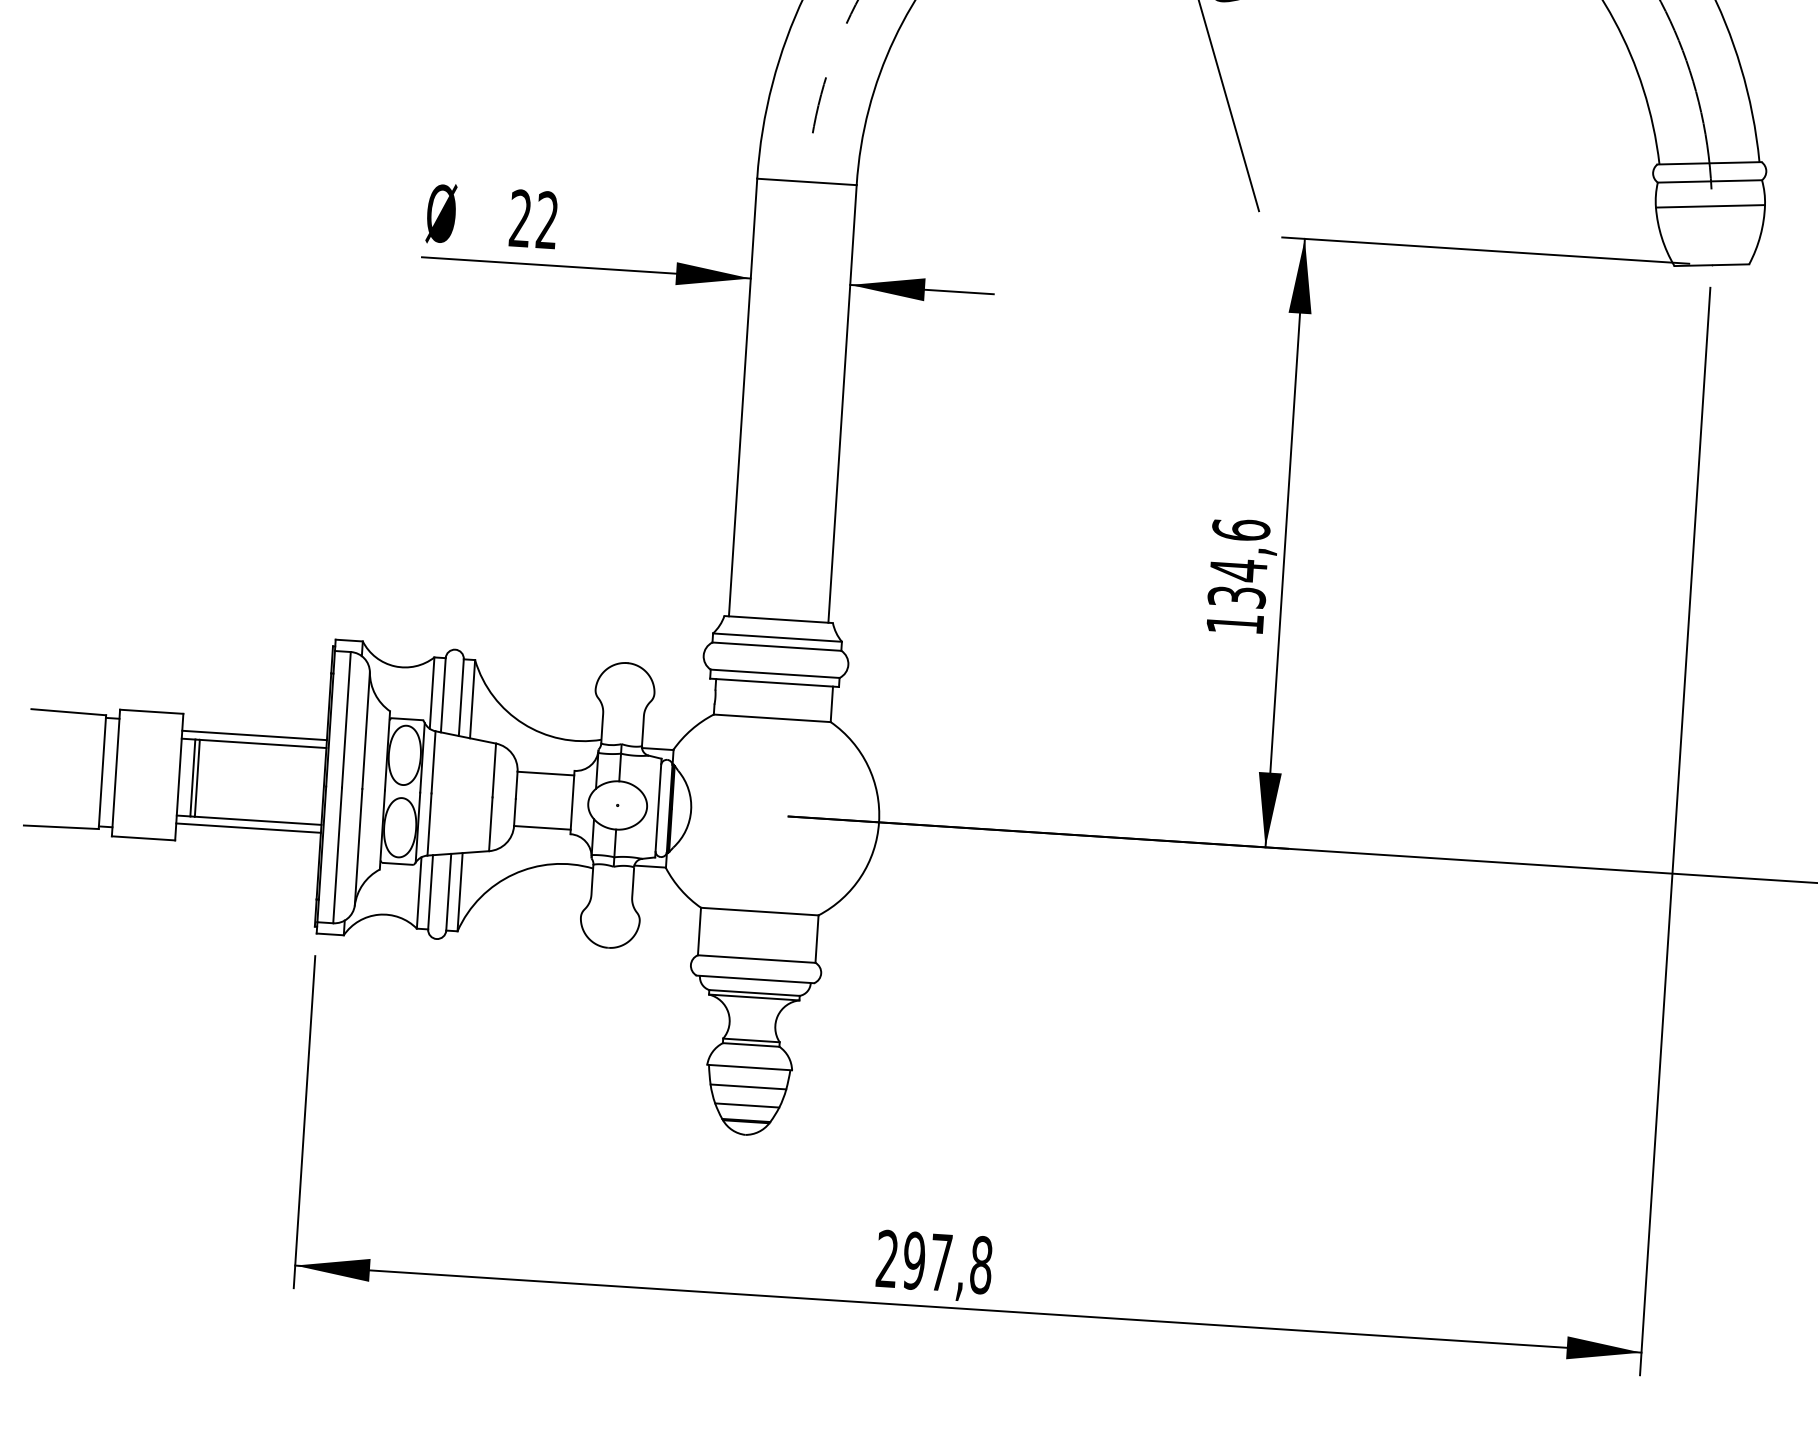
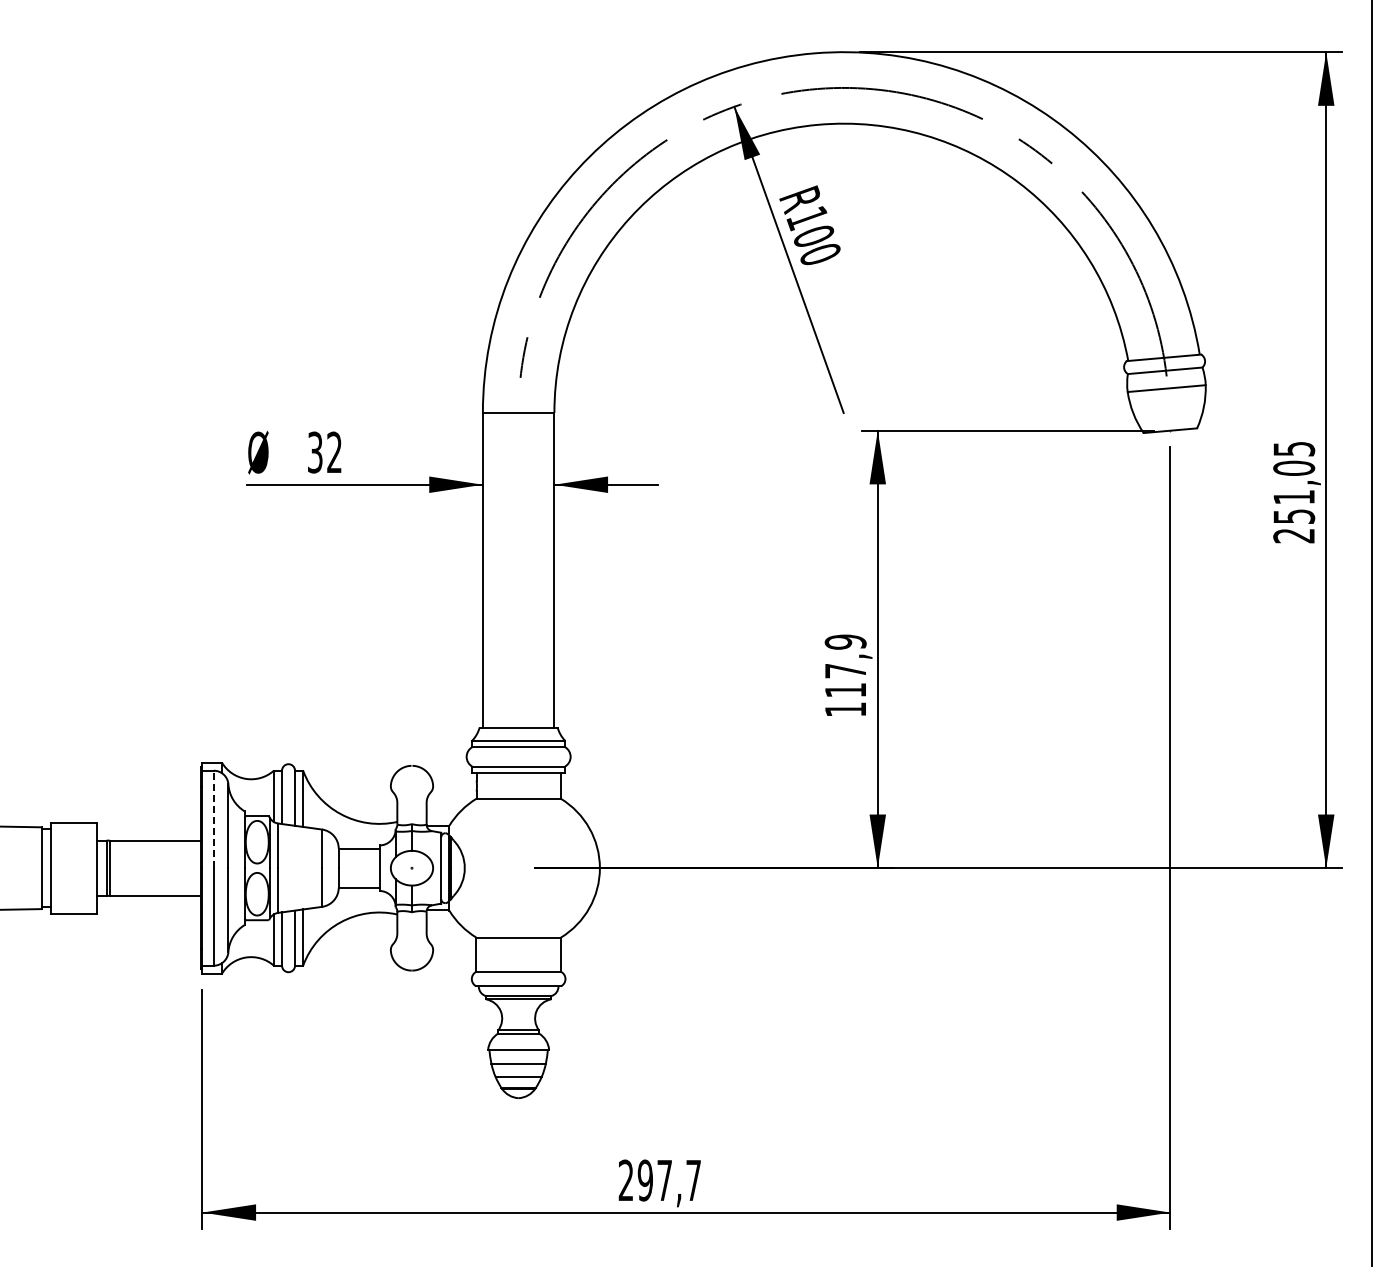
text: (520, 218) -> (315, 452), 22 -> 32
text: (1238, 562) -> (845, 665), 134,6 -> 117,9
line: (345, 719) -> (213, 819), solid -> dashed
line: (254, 734) -> (148, 834), removed
line: (248, 828) -> (148, 901), removed
text: (981, 1265) -> (693, 1180), 297,8 -> 297,7

